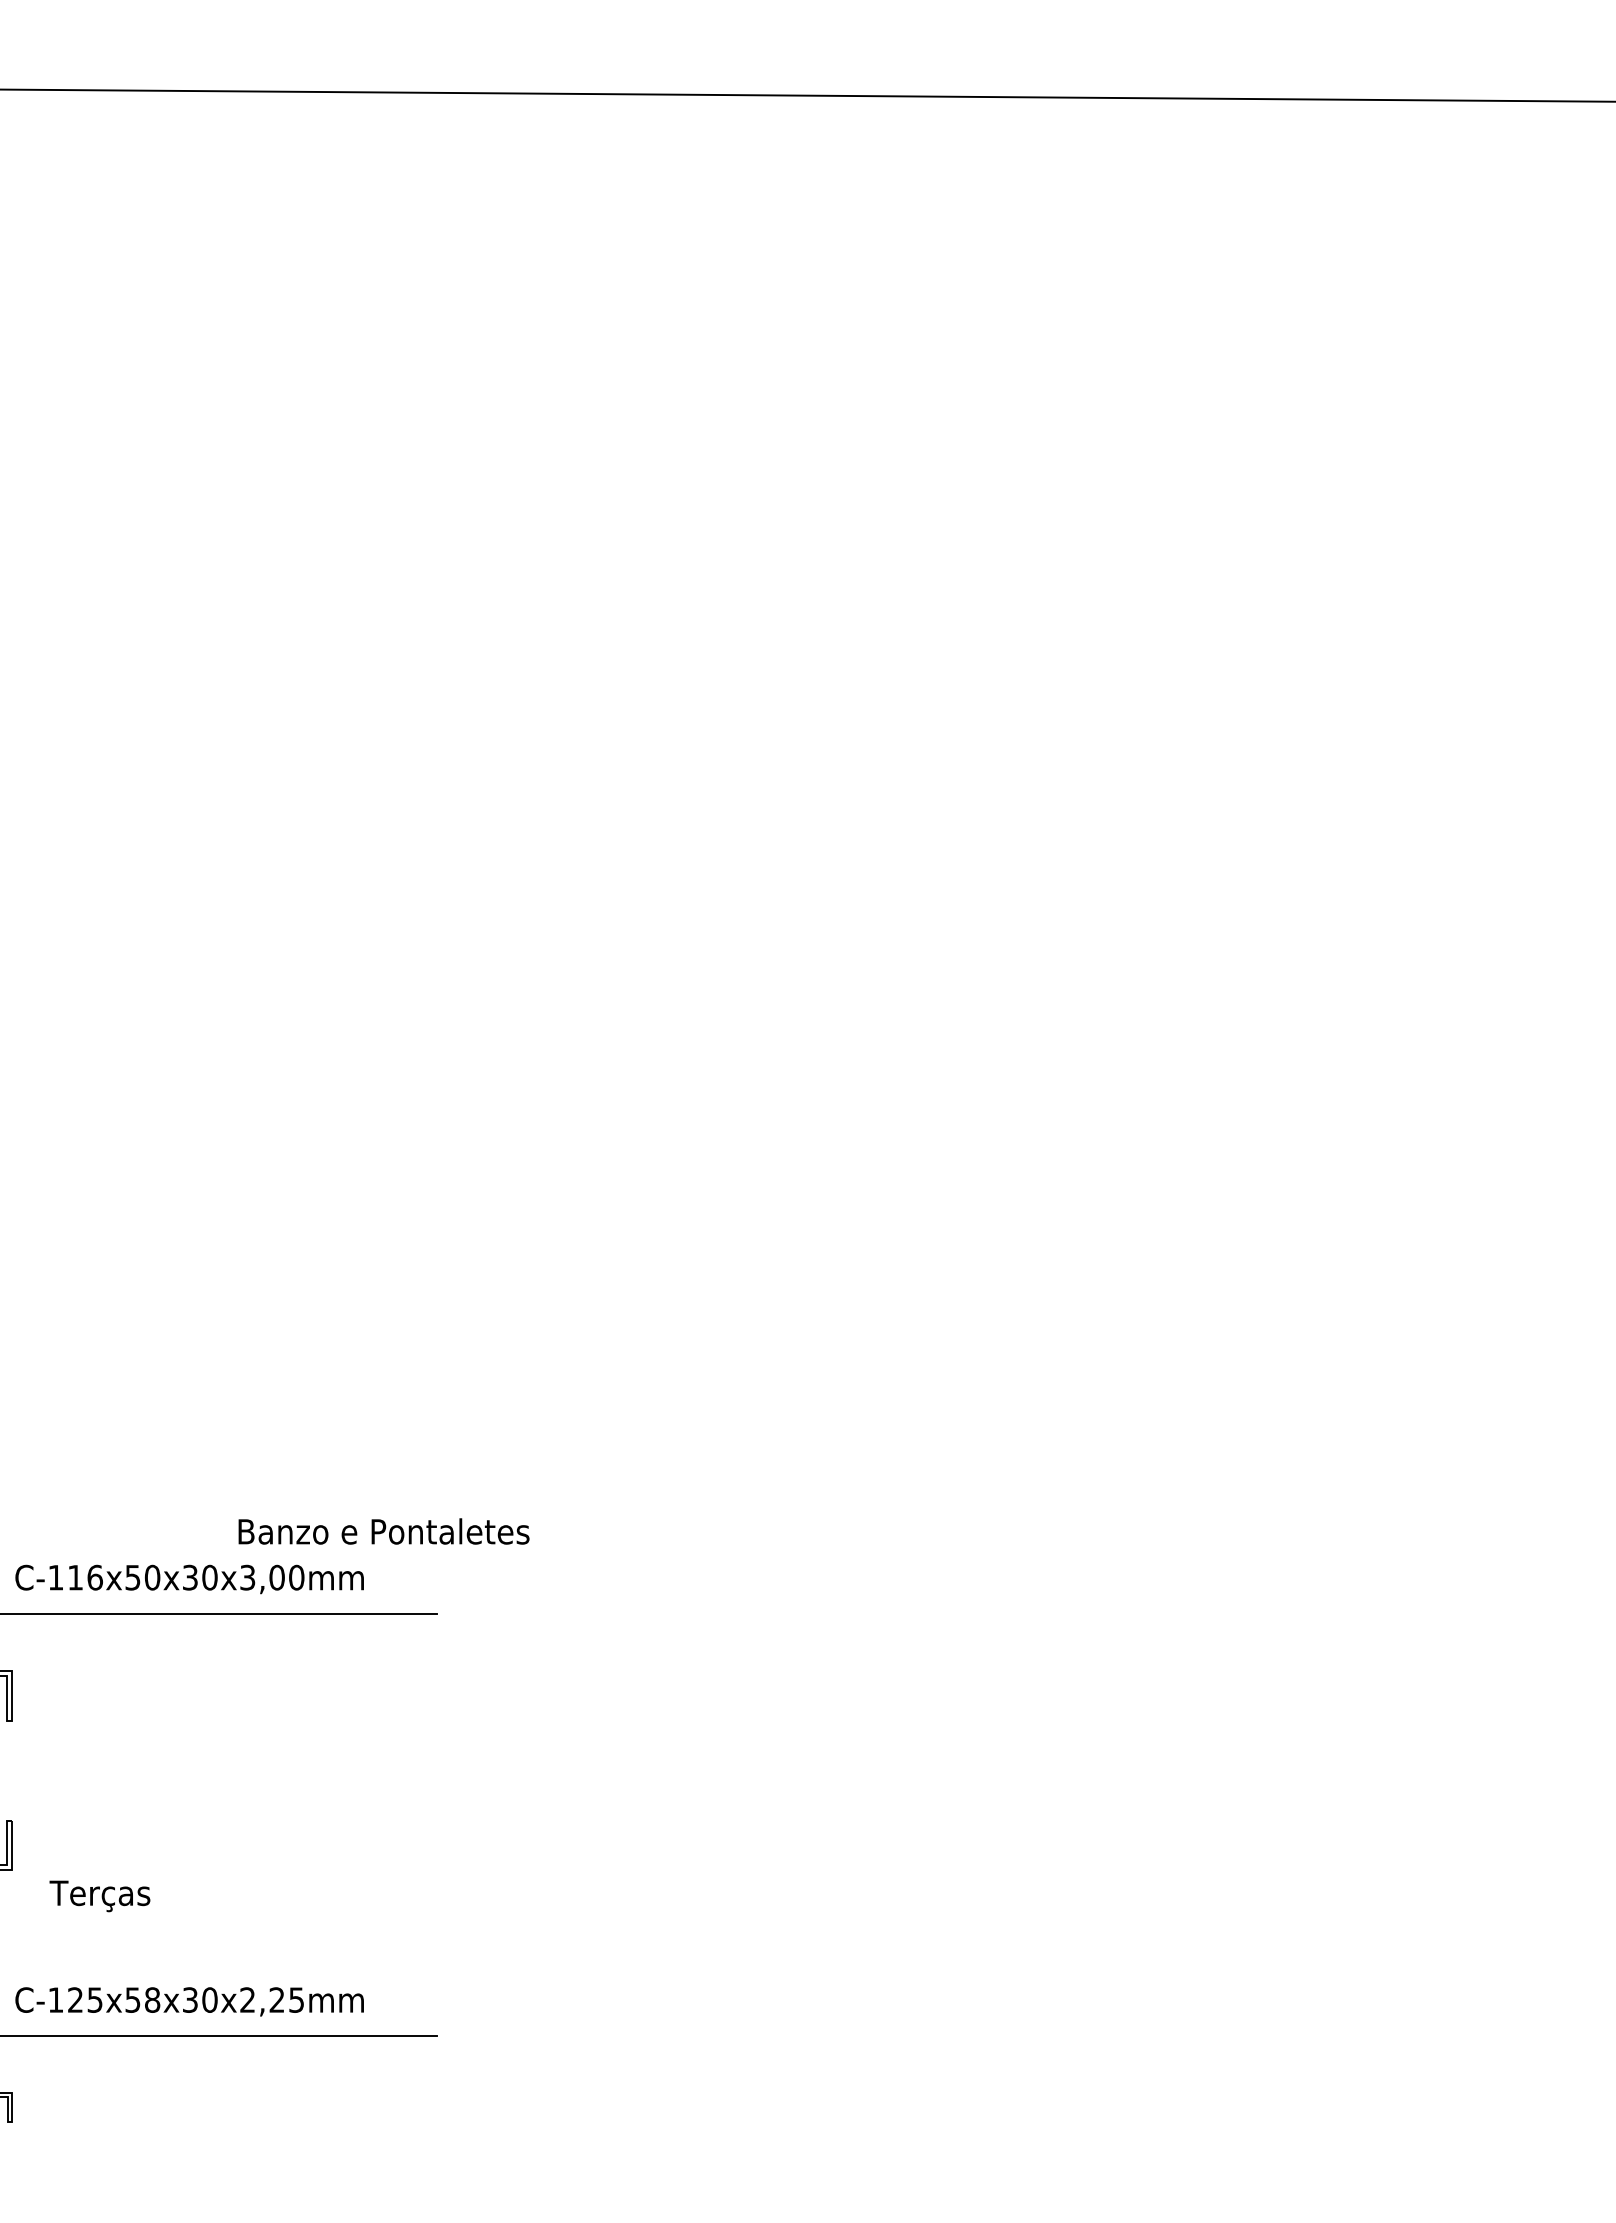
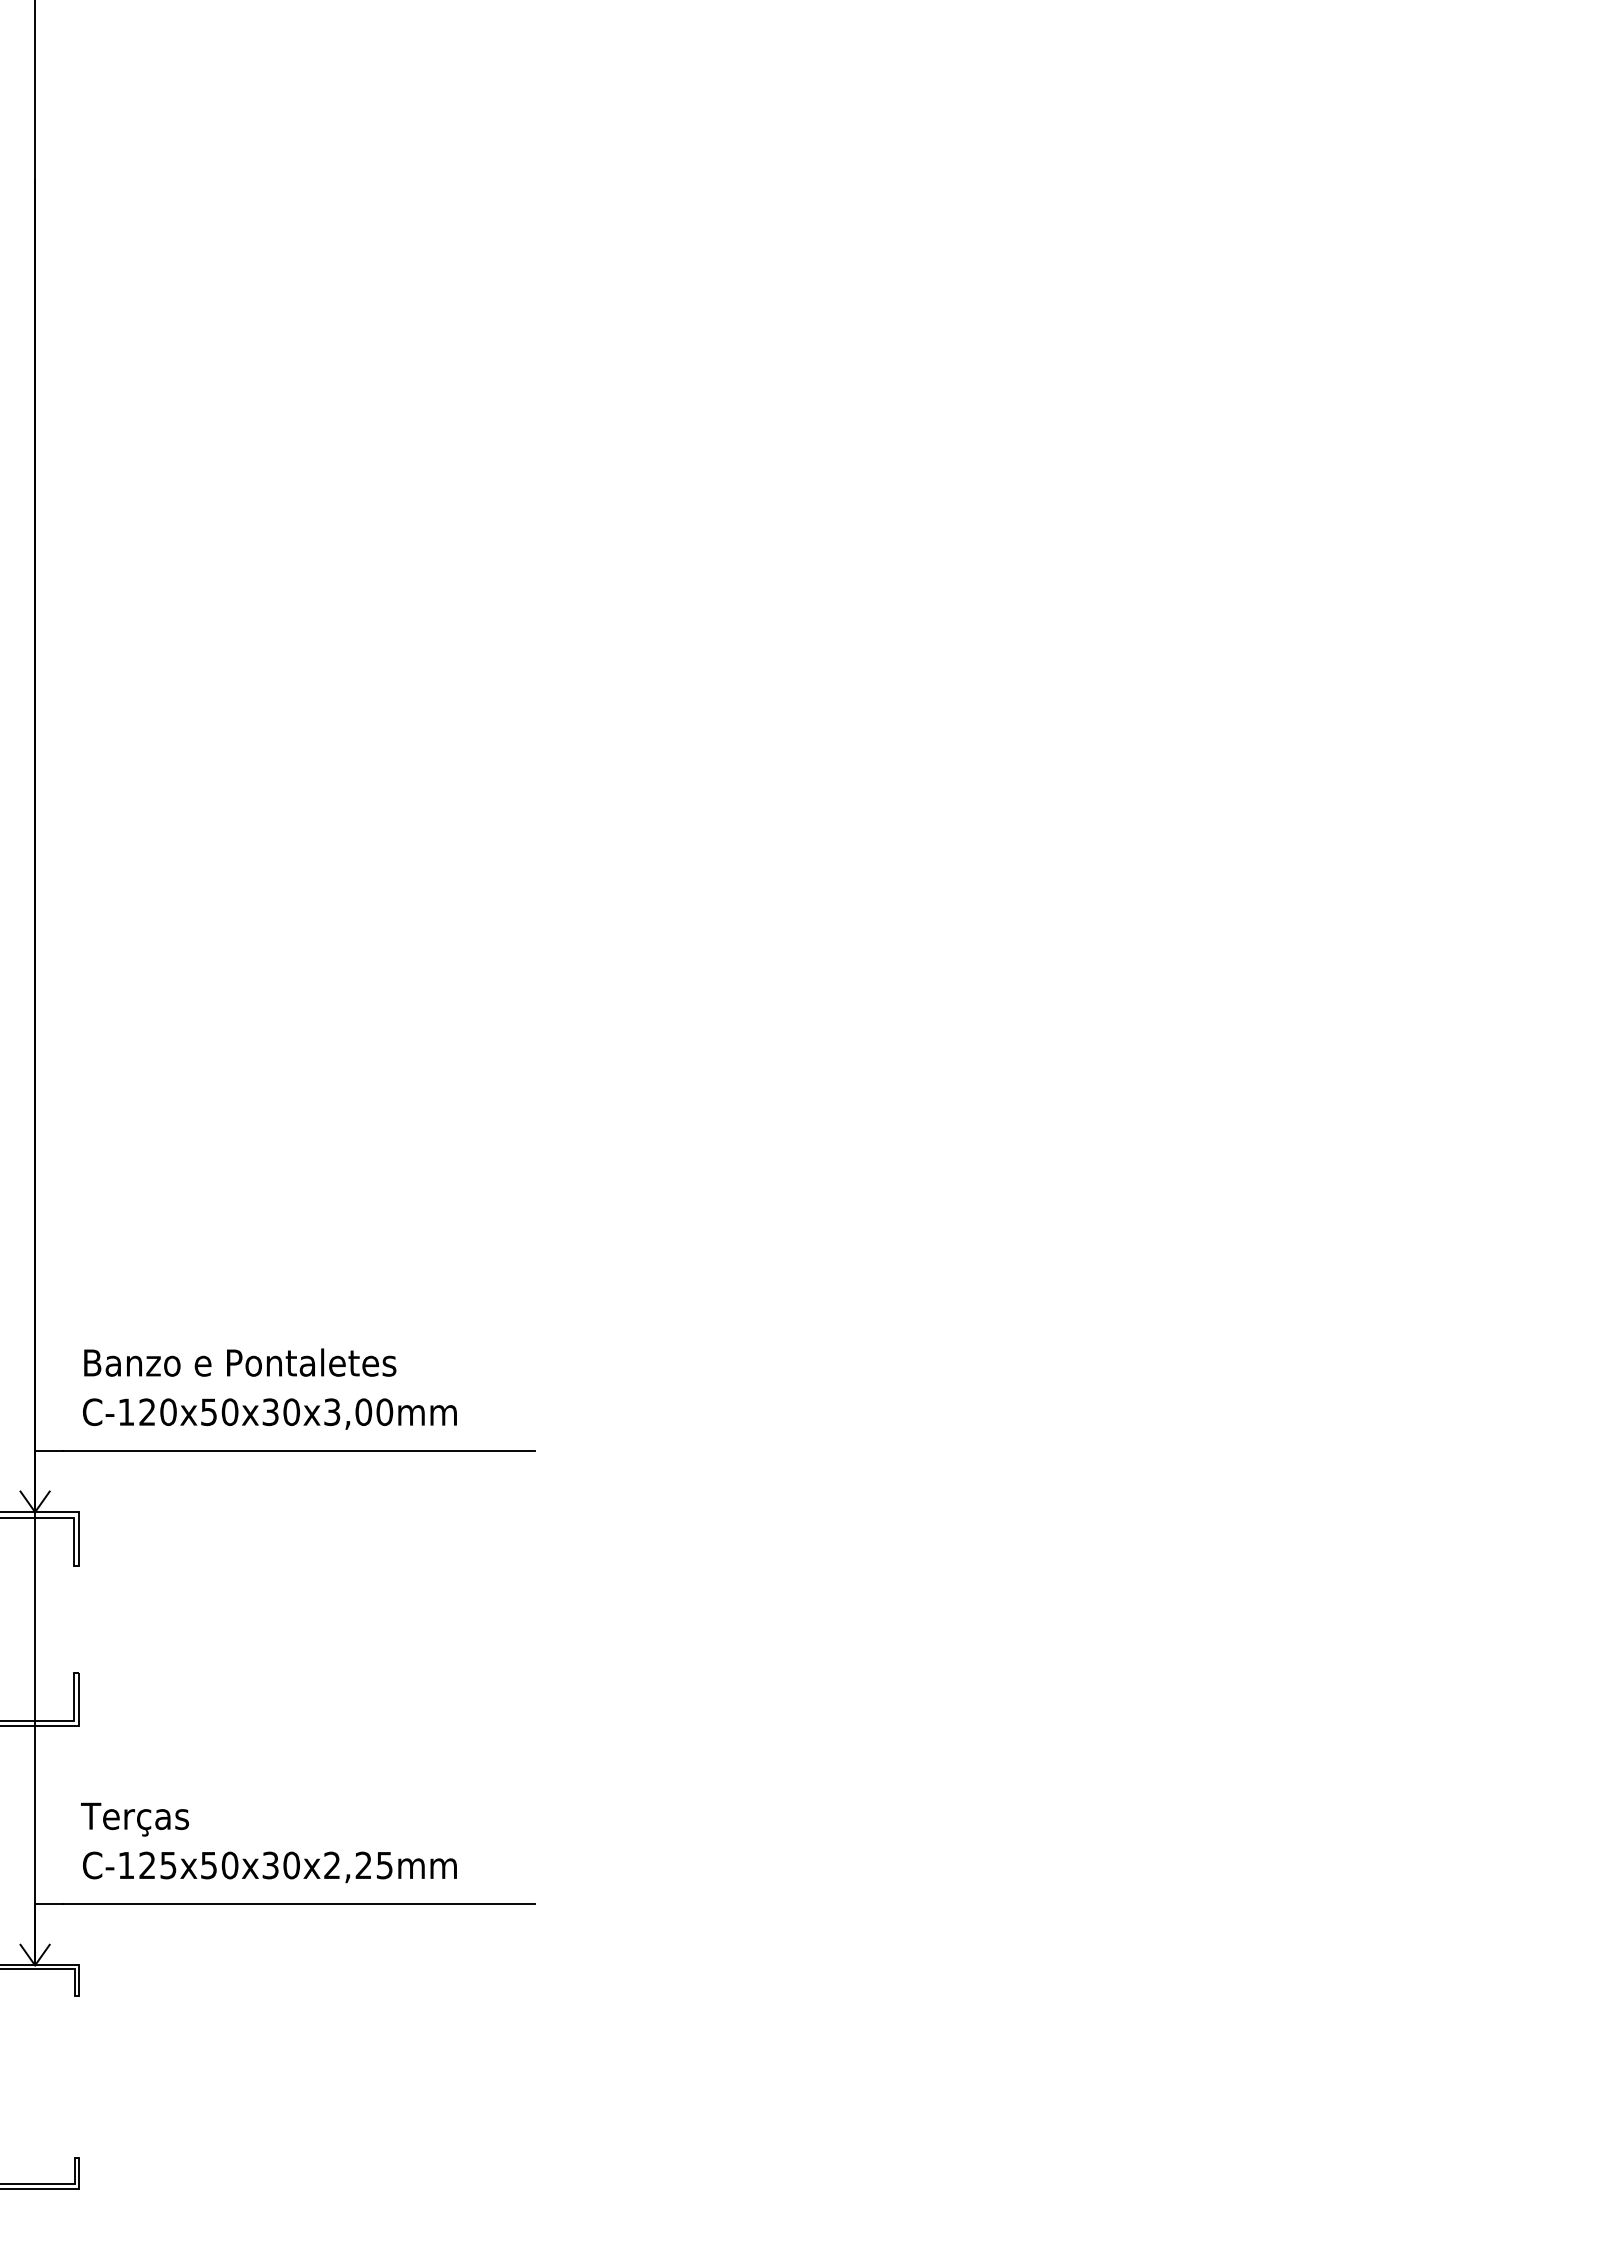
text: (383, 1531) -> (239, 1362), moved
text: (85, 1577) -> (158, 1411), C-116x50x30x3,00mm -> C-120x50x30x3,00mm
text: (99, 1896) -> (134, 1819), moved
text: (152, 1999) -> (230, 1864), C-125x58x30x2,25mm -> C-125x50x30x2,25mm

